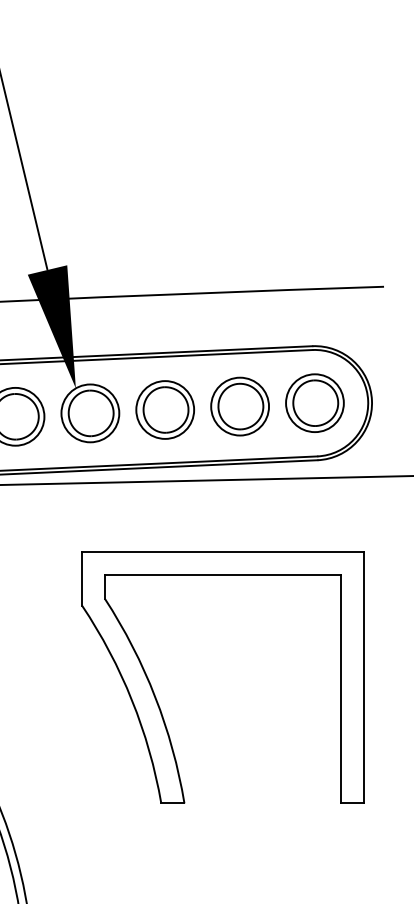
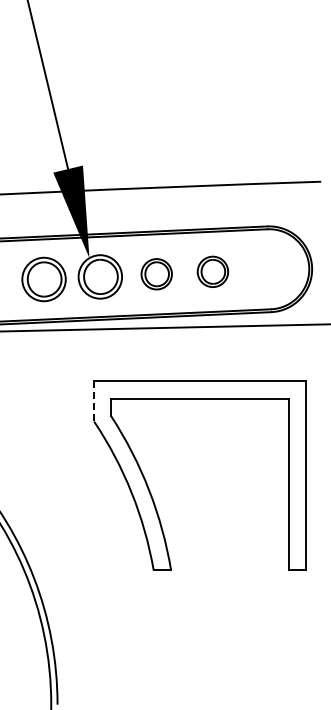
part: (313, 402) -> (268, 268), removed
part: (239, 406) -> (212, 271), size x0.7
part: (165, 408) -> (156, 273), size x0.7
line: (82, 579) -> (94, 401), solid -> dashed

